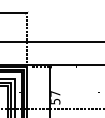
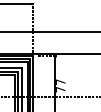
text: (55, 101) -> (60, 89), 57 -> 77

